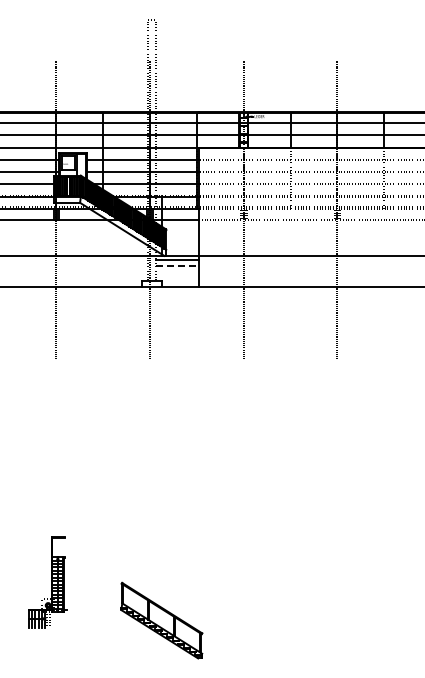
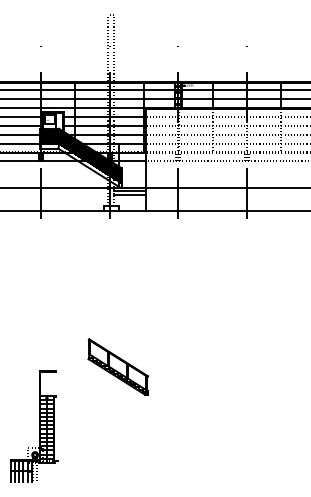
line: (178, 265) -> (130, 194), dashed -> solid
part: (47, 582) -> (34, 426), size x1.67
part: (161, 620) -> (118, 366), moved

